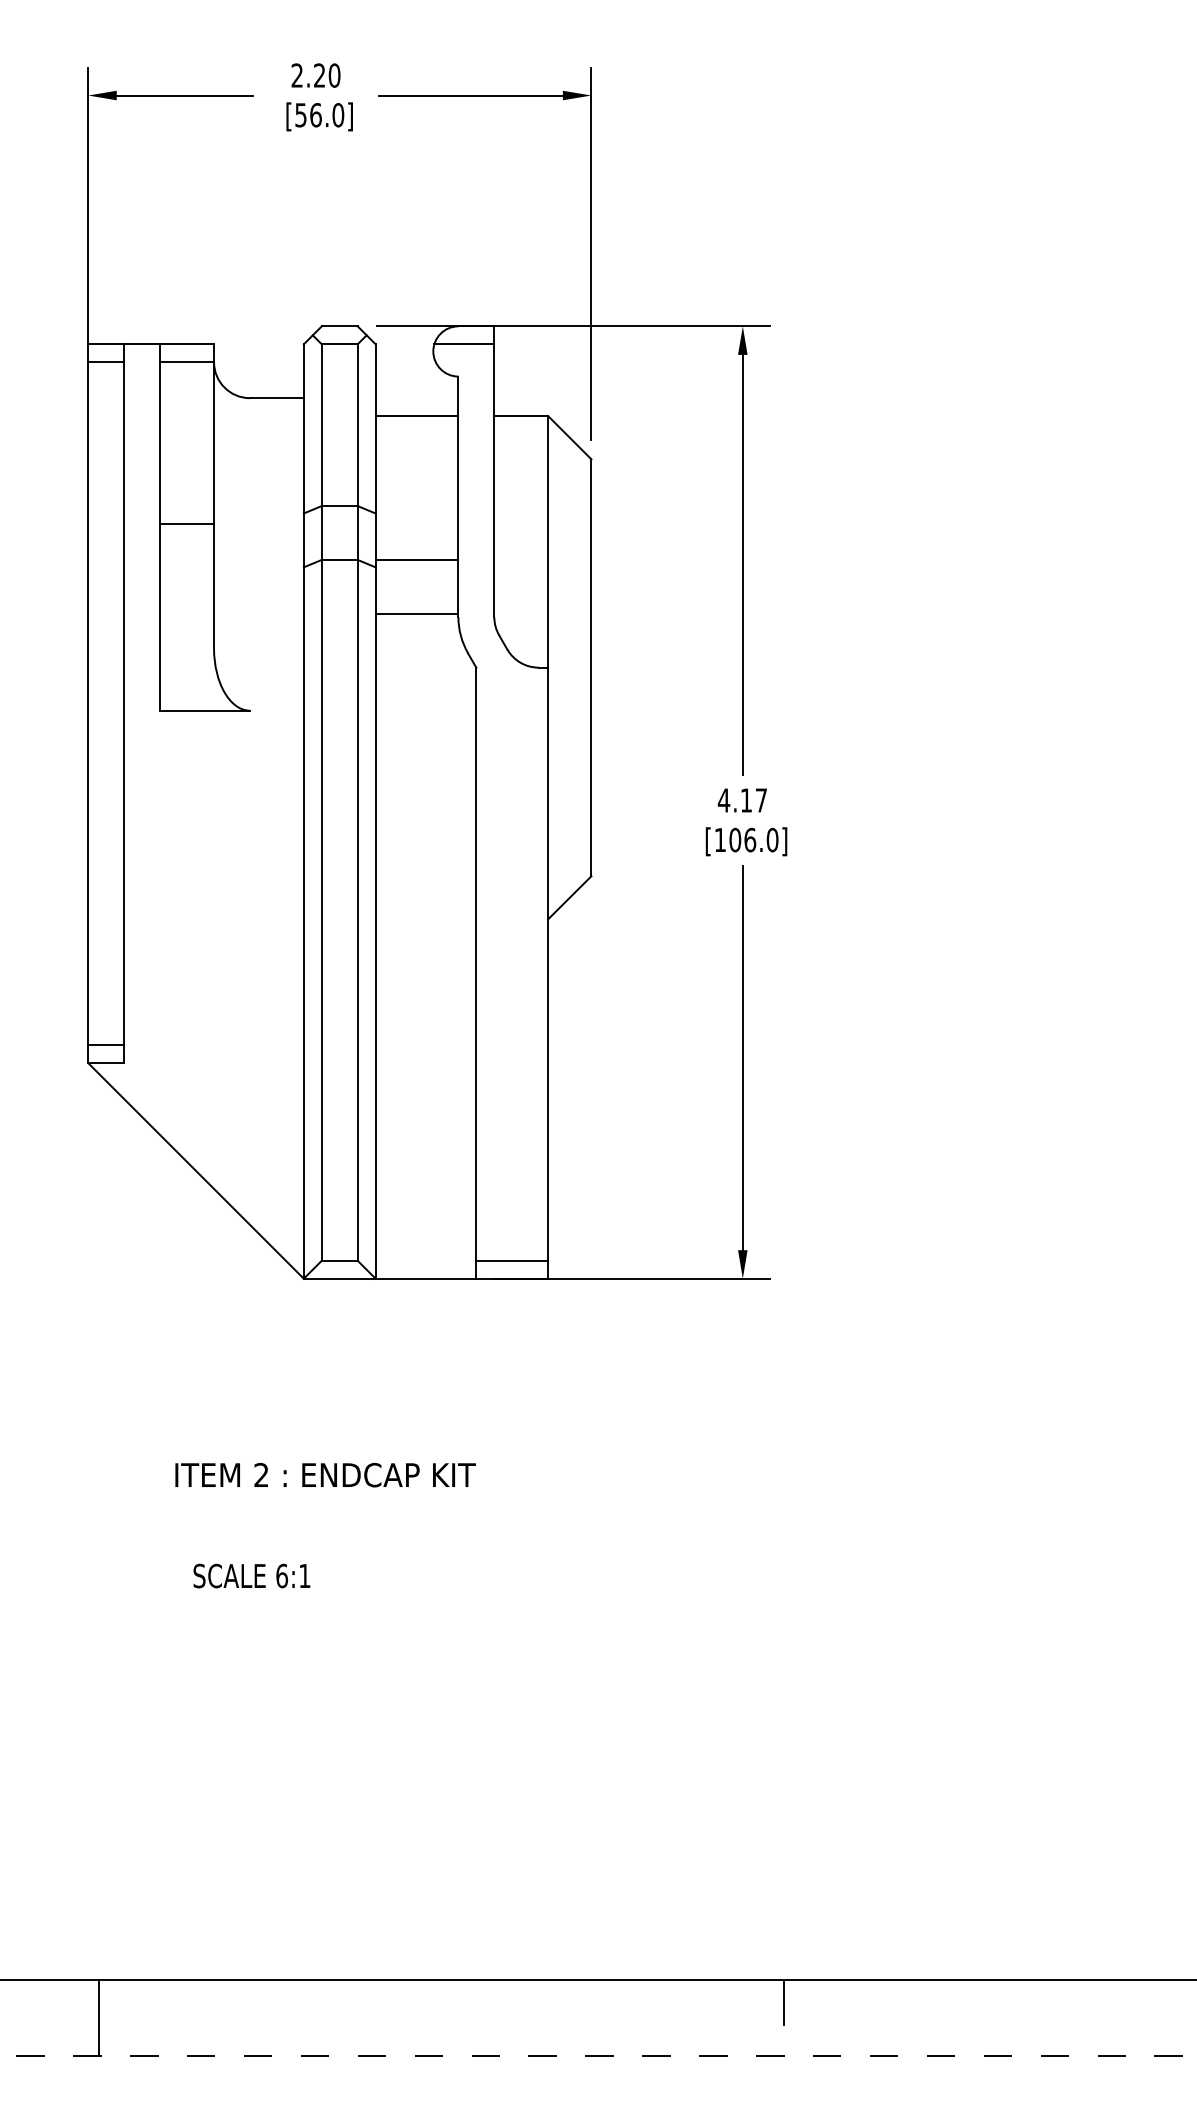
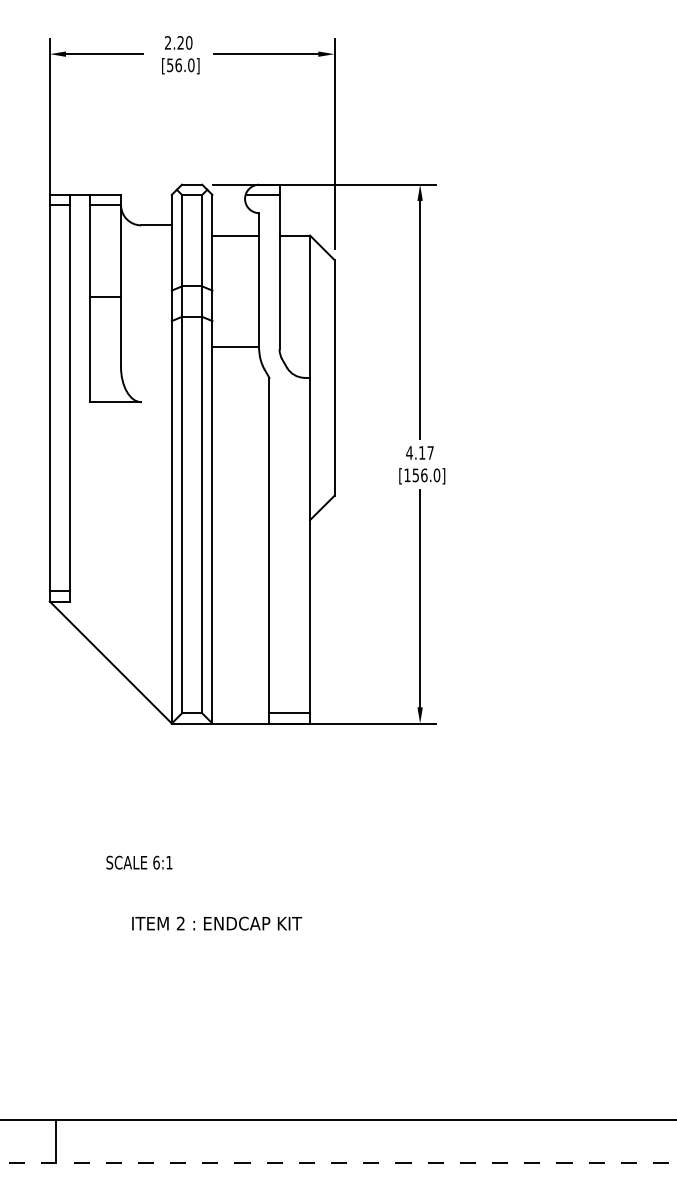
line: (416, 559) -> (235, 316), removed
text: (734, 840) -> (415, 475), [106.0] -> [156.0]
text: (326, 1474) -> (217, 923), moved
text: (252, 1575) -> (139, 862), moved
line: (784, 2001) -> (443, 1132), removed

